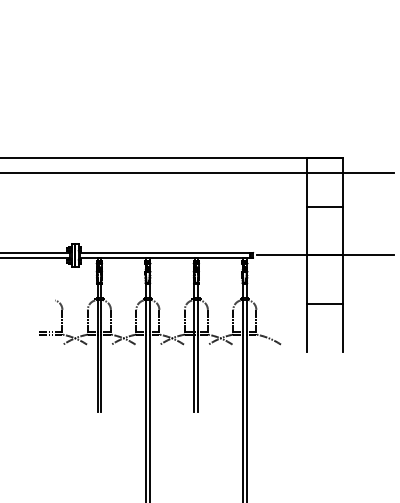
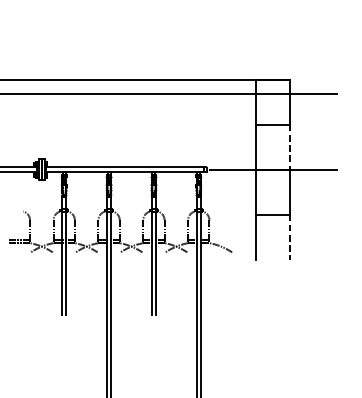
line: (343, 231) -> (290, 147), solid -> dashed
line: (343, 328) -> (290, 237), solid -> dashed

